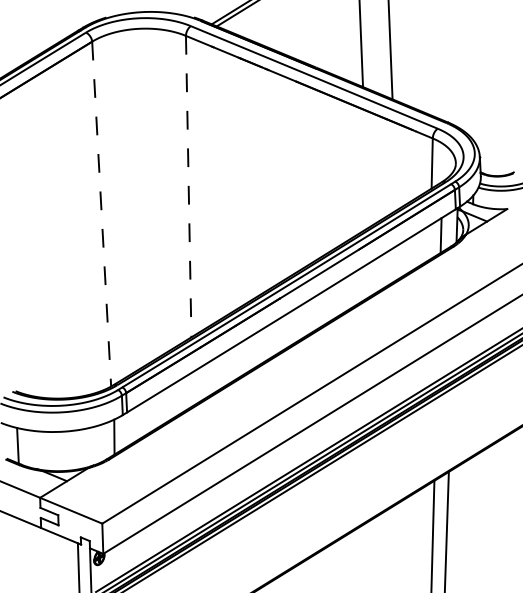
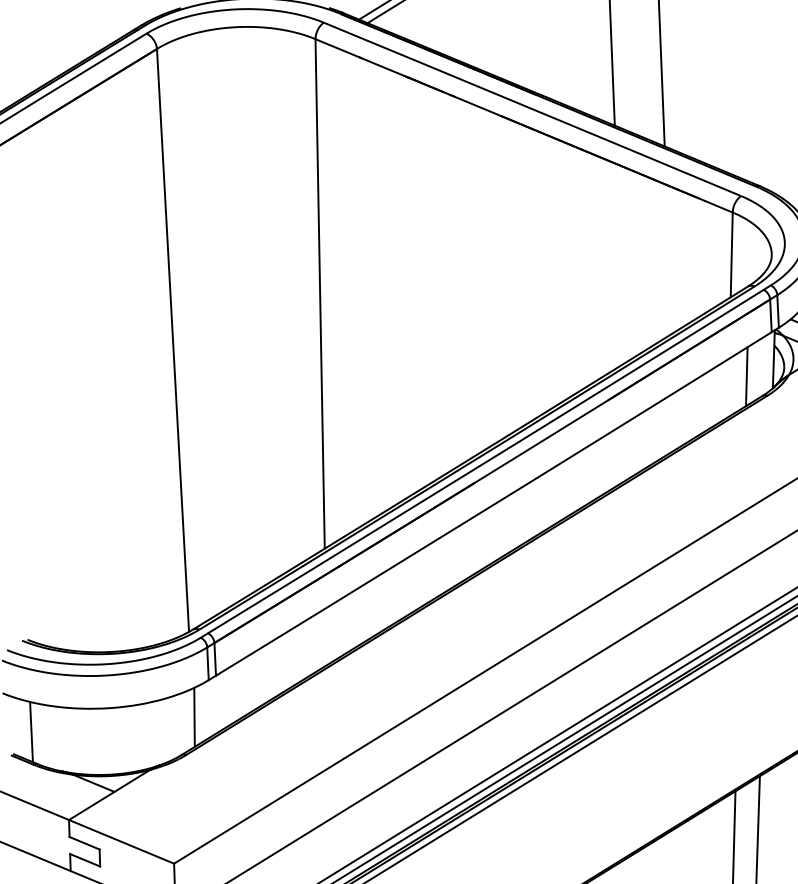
line: (188, 186) -> (319, 293), dashed -> solid
line: (101, 214) -> (172, 341), dashed -> solid

